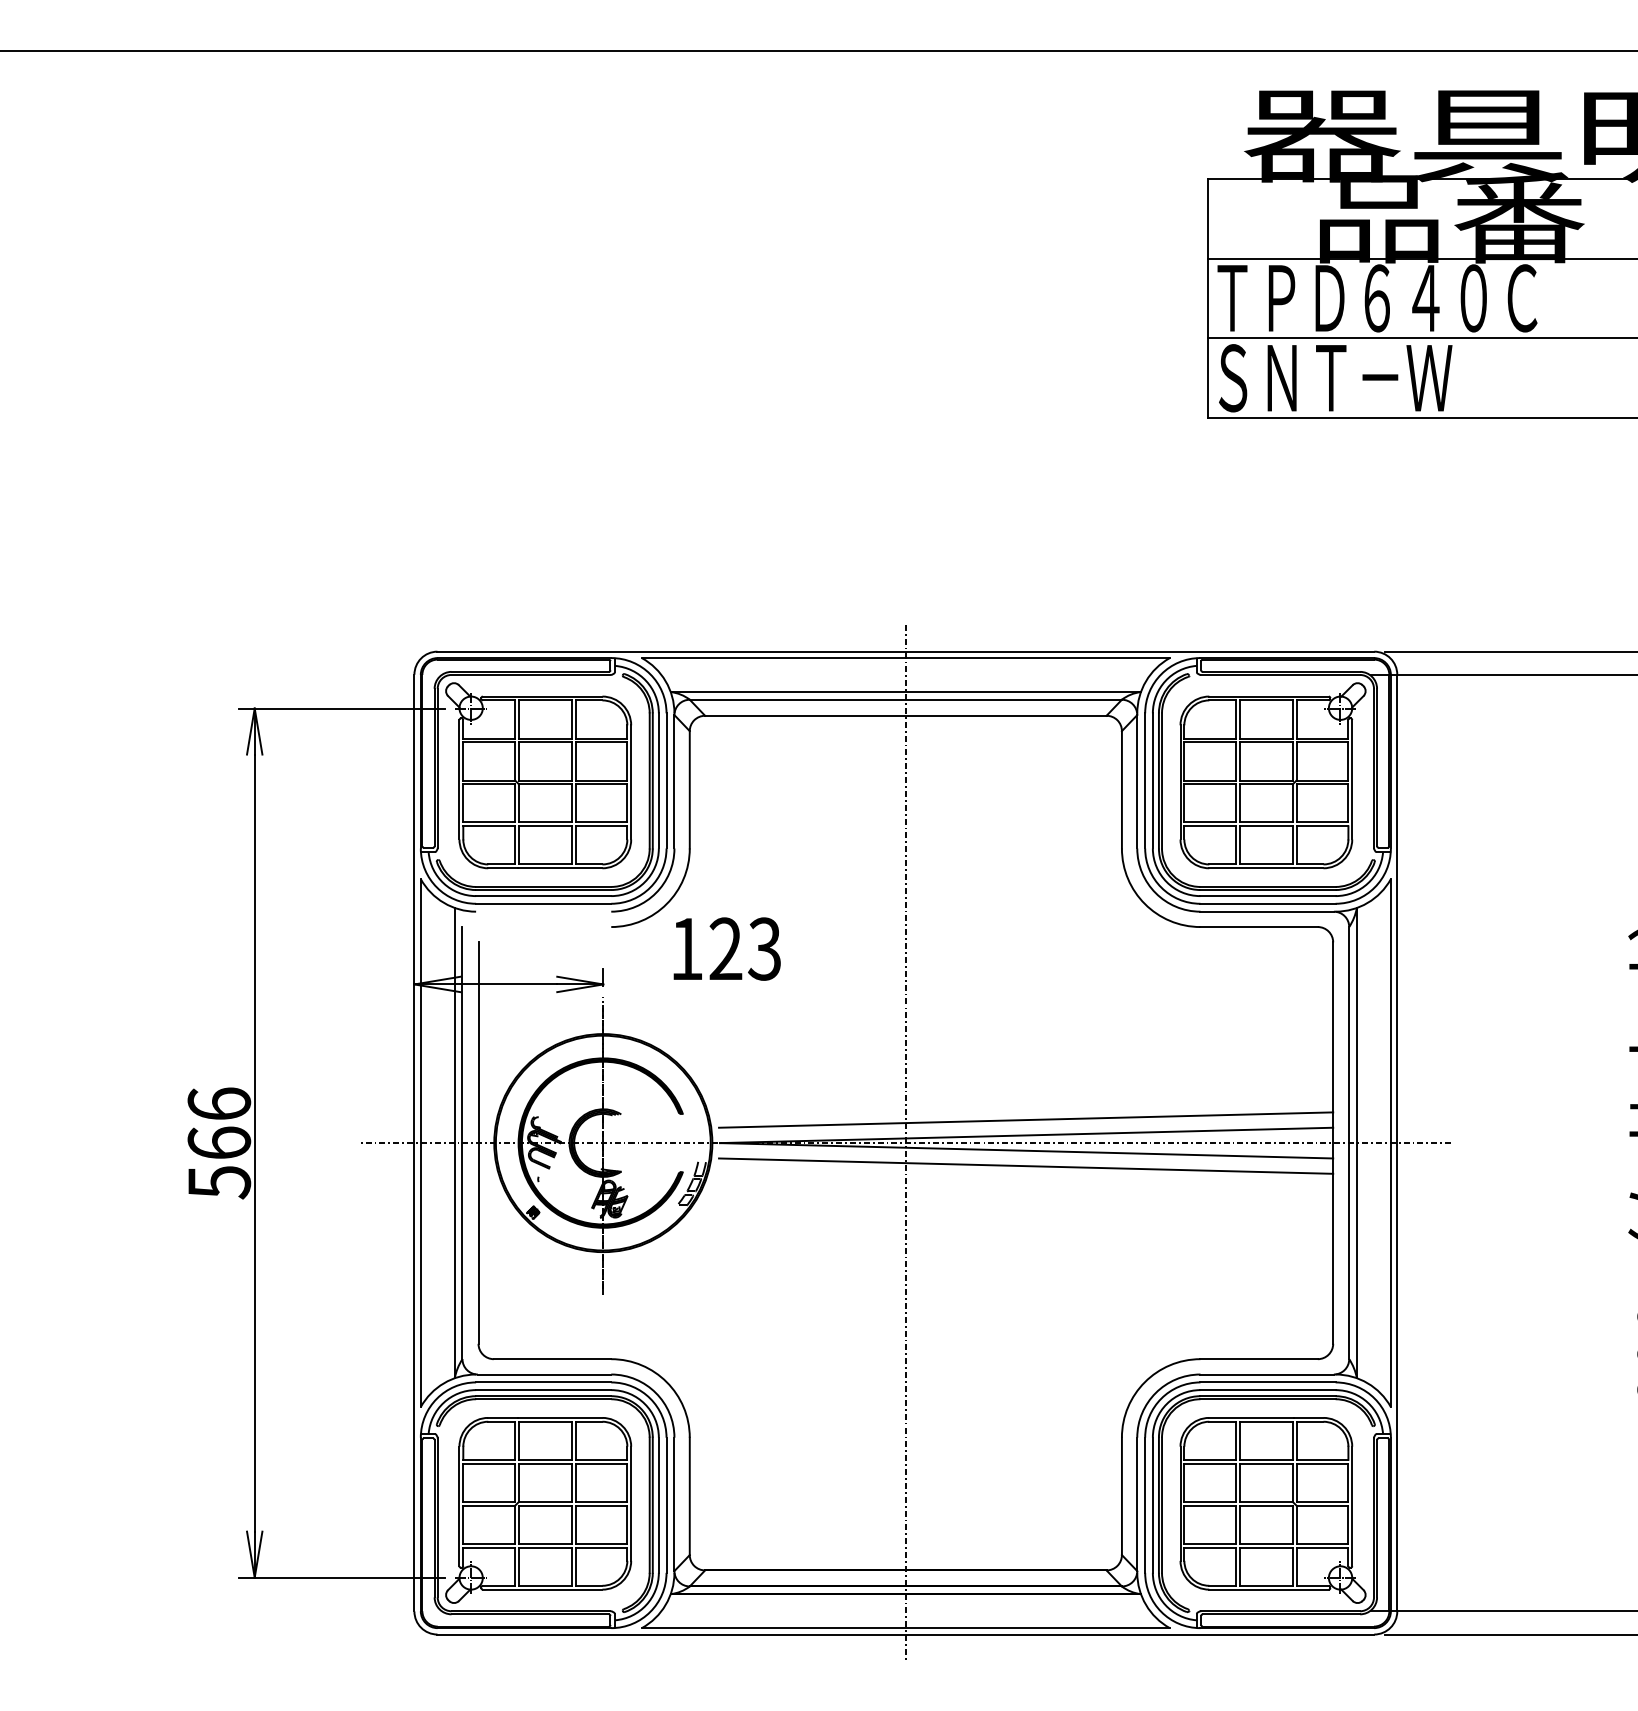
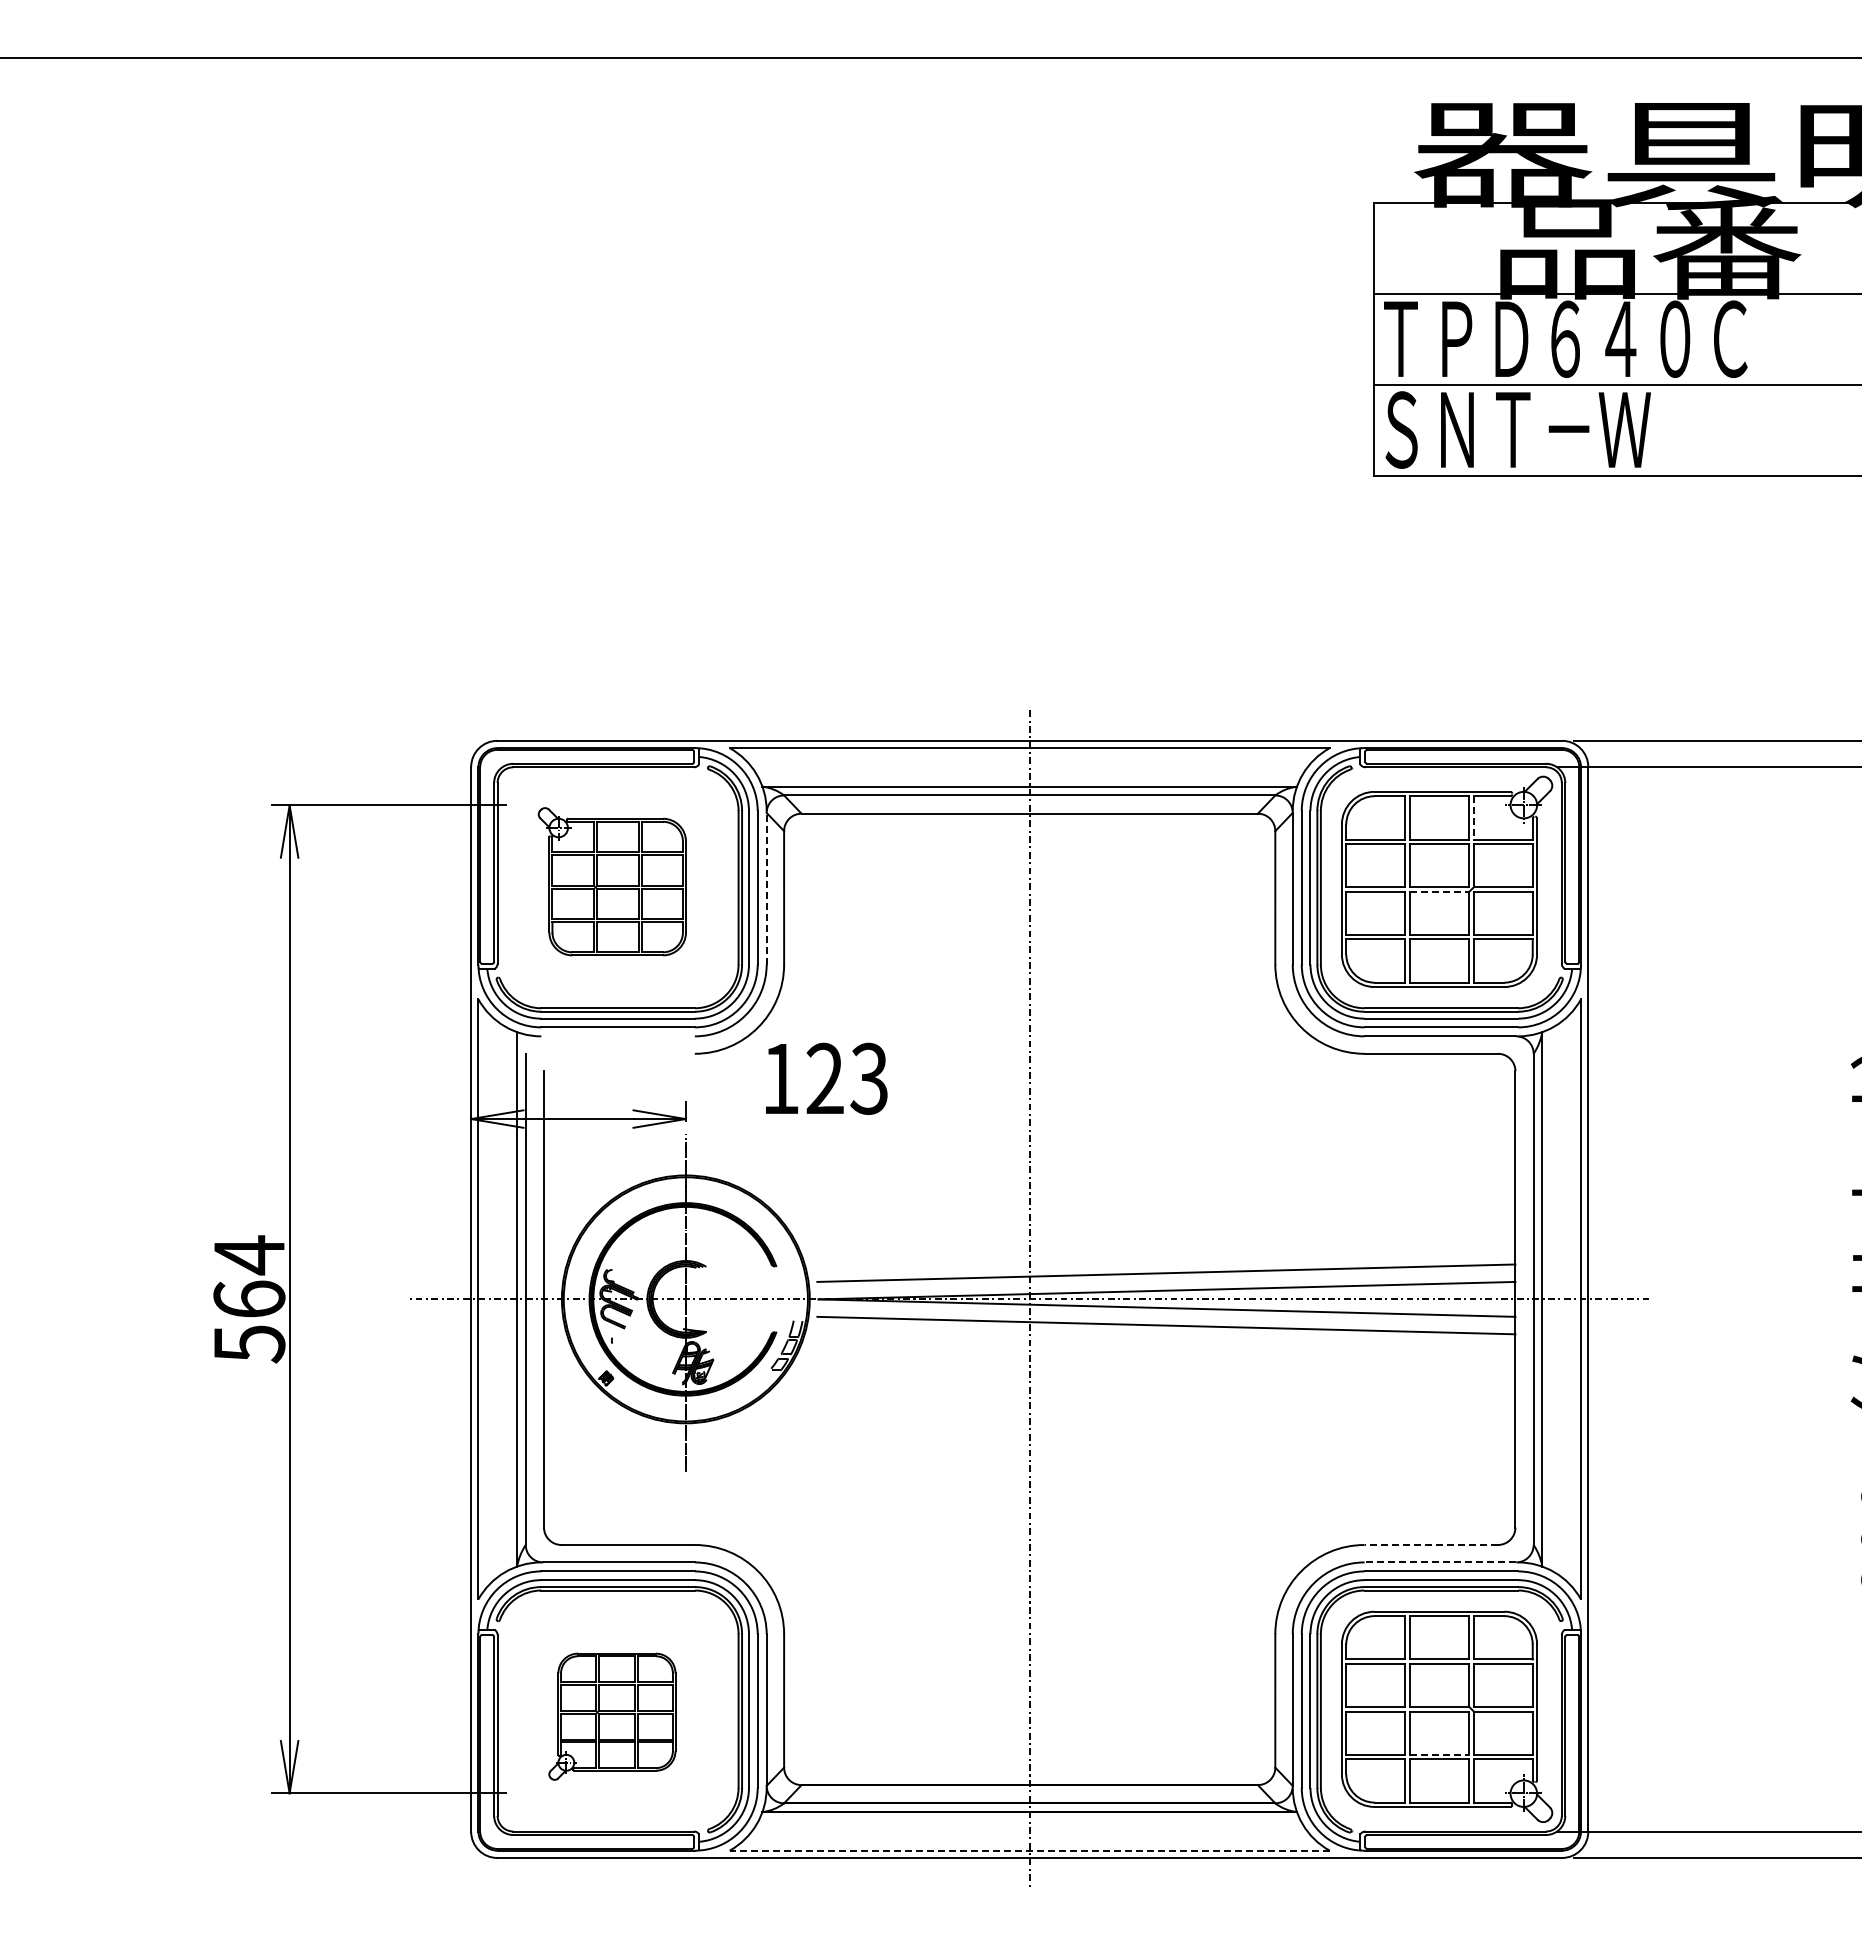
line: (1296, 719) -> (1473, 817), solid -> dashed
part: (538, 775) -> (612, 881), size x0.7
line: (674, 781) -> (766, 888), solid -> dashed
line: (1266, 784) -> (1439, 891), solid -> dashed
text: (219, 1104) -> (249, 1255), 566 -> 564
line: (1259, 1358) -> (1431, 1544), solid -> dashed
line: (1267, 1374) -> (1440, 1562), solid -> dashed
part: (538, 1510) -> (612, 1716), size x0.6
line: (1266, 1543) -> (1439, 1754), solid -> dashed
line: (905, 1627) -> (1029, 1850), solid -> dashed

